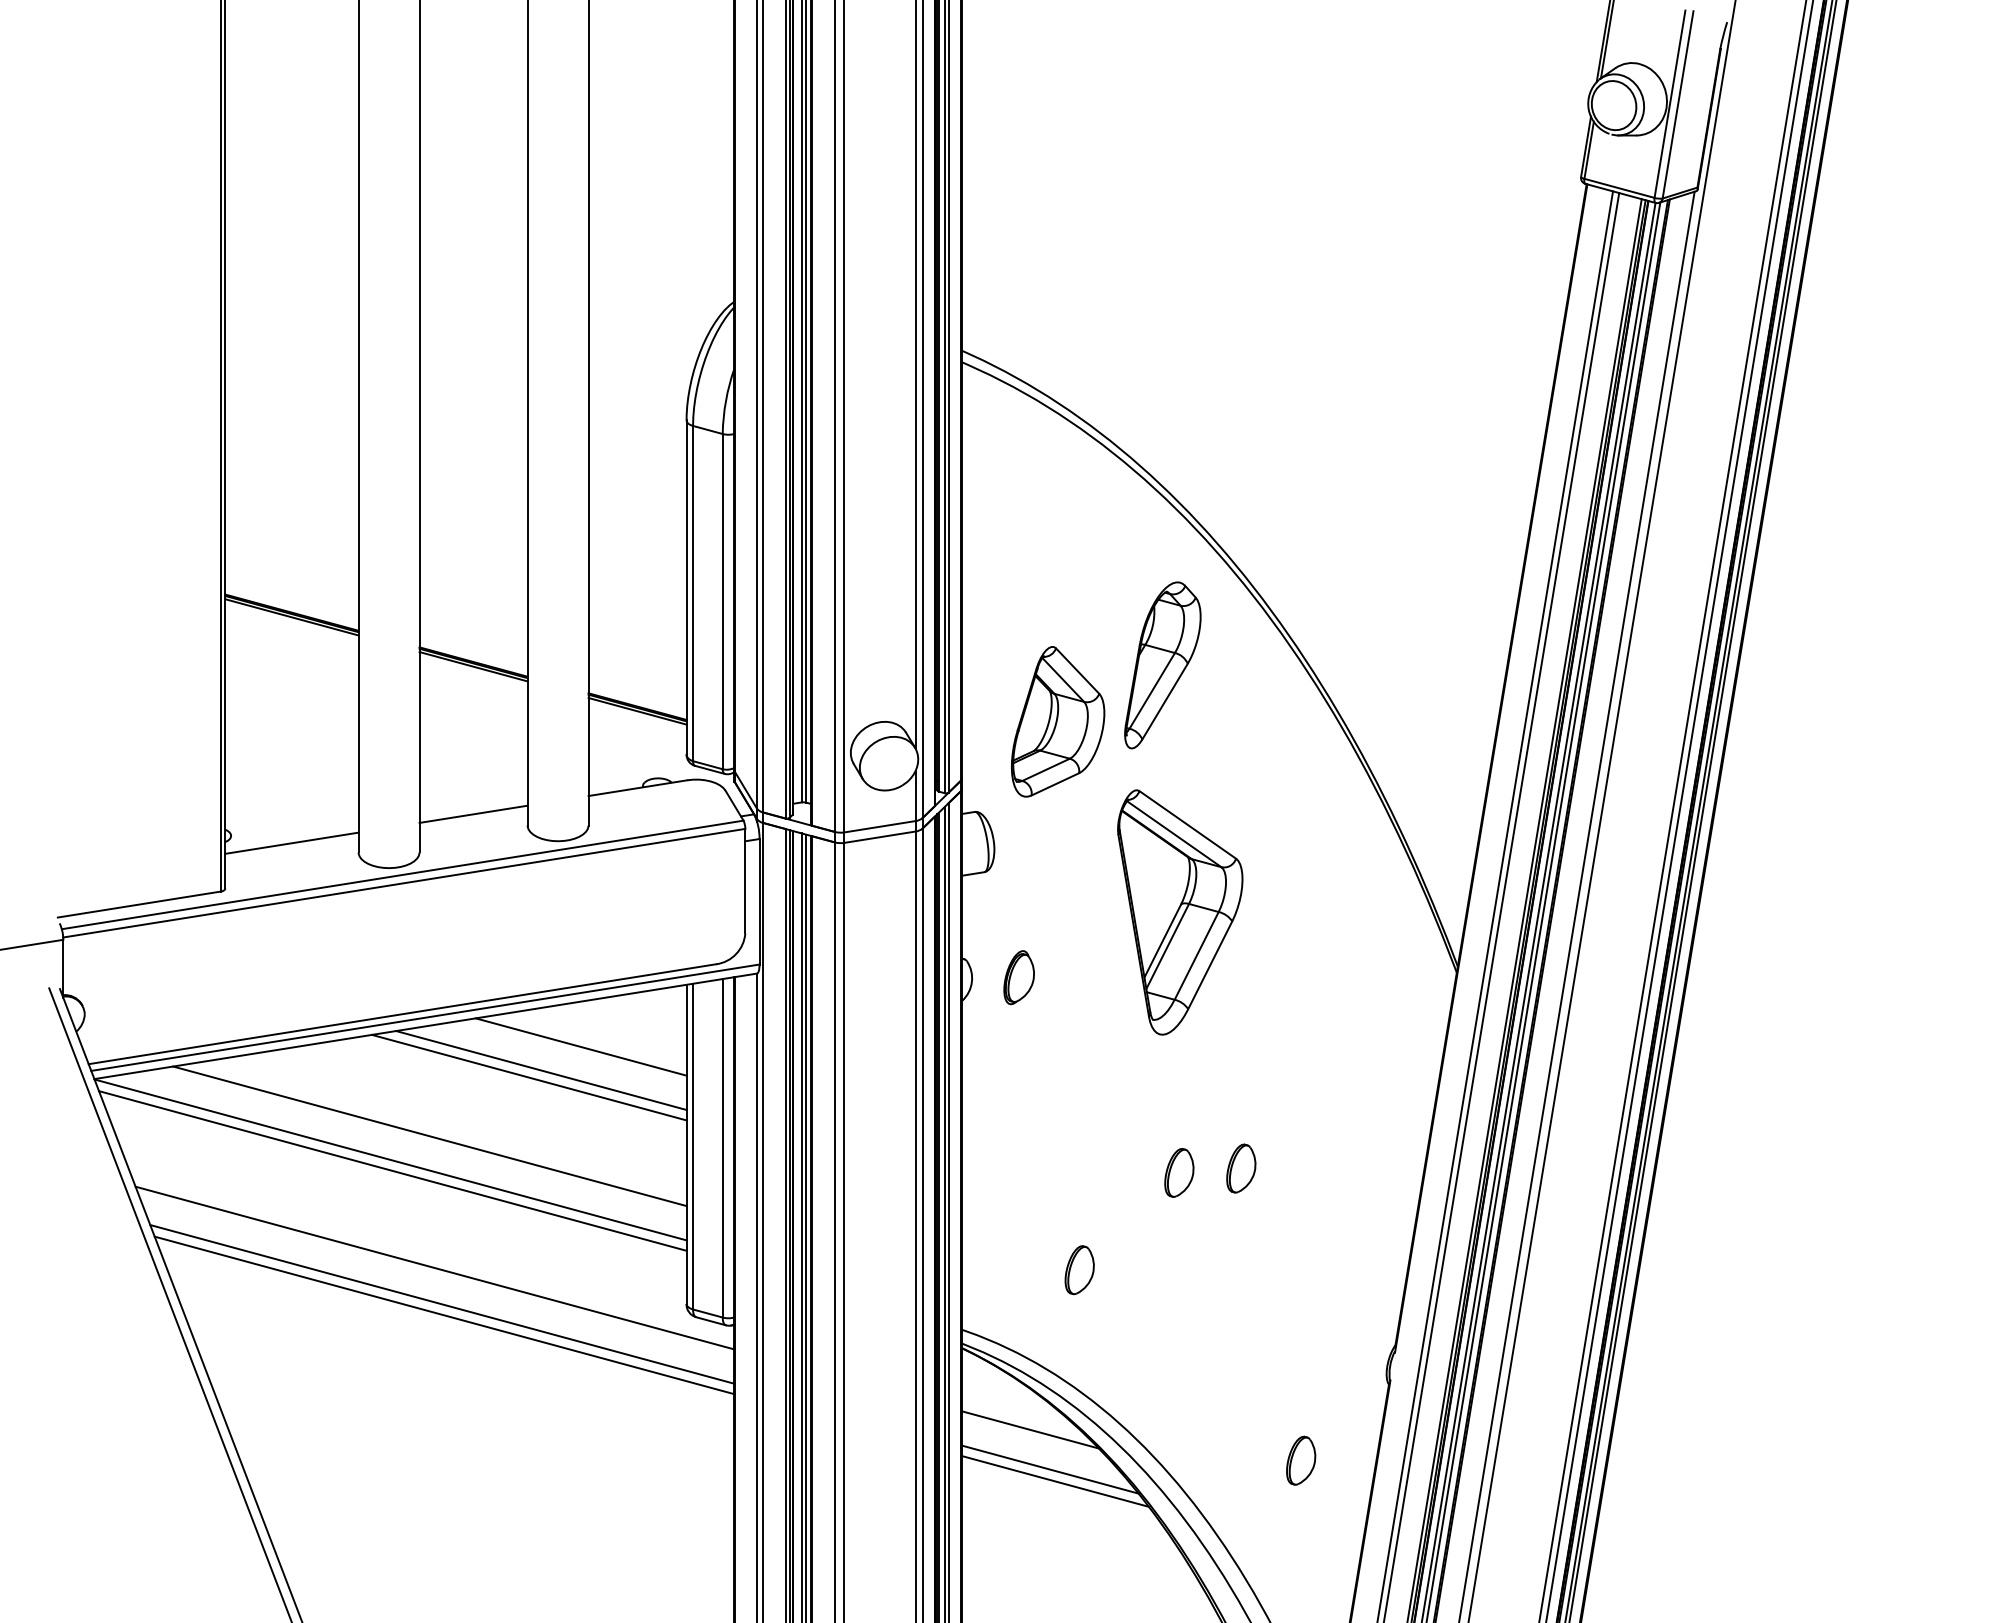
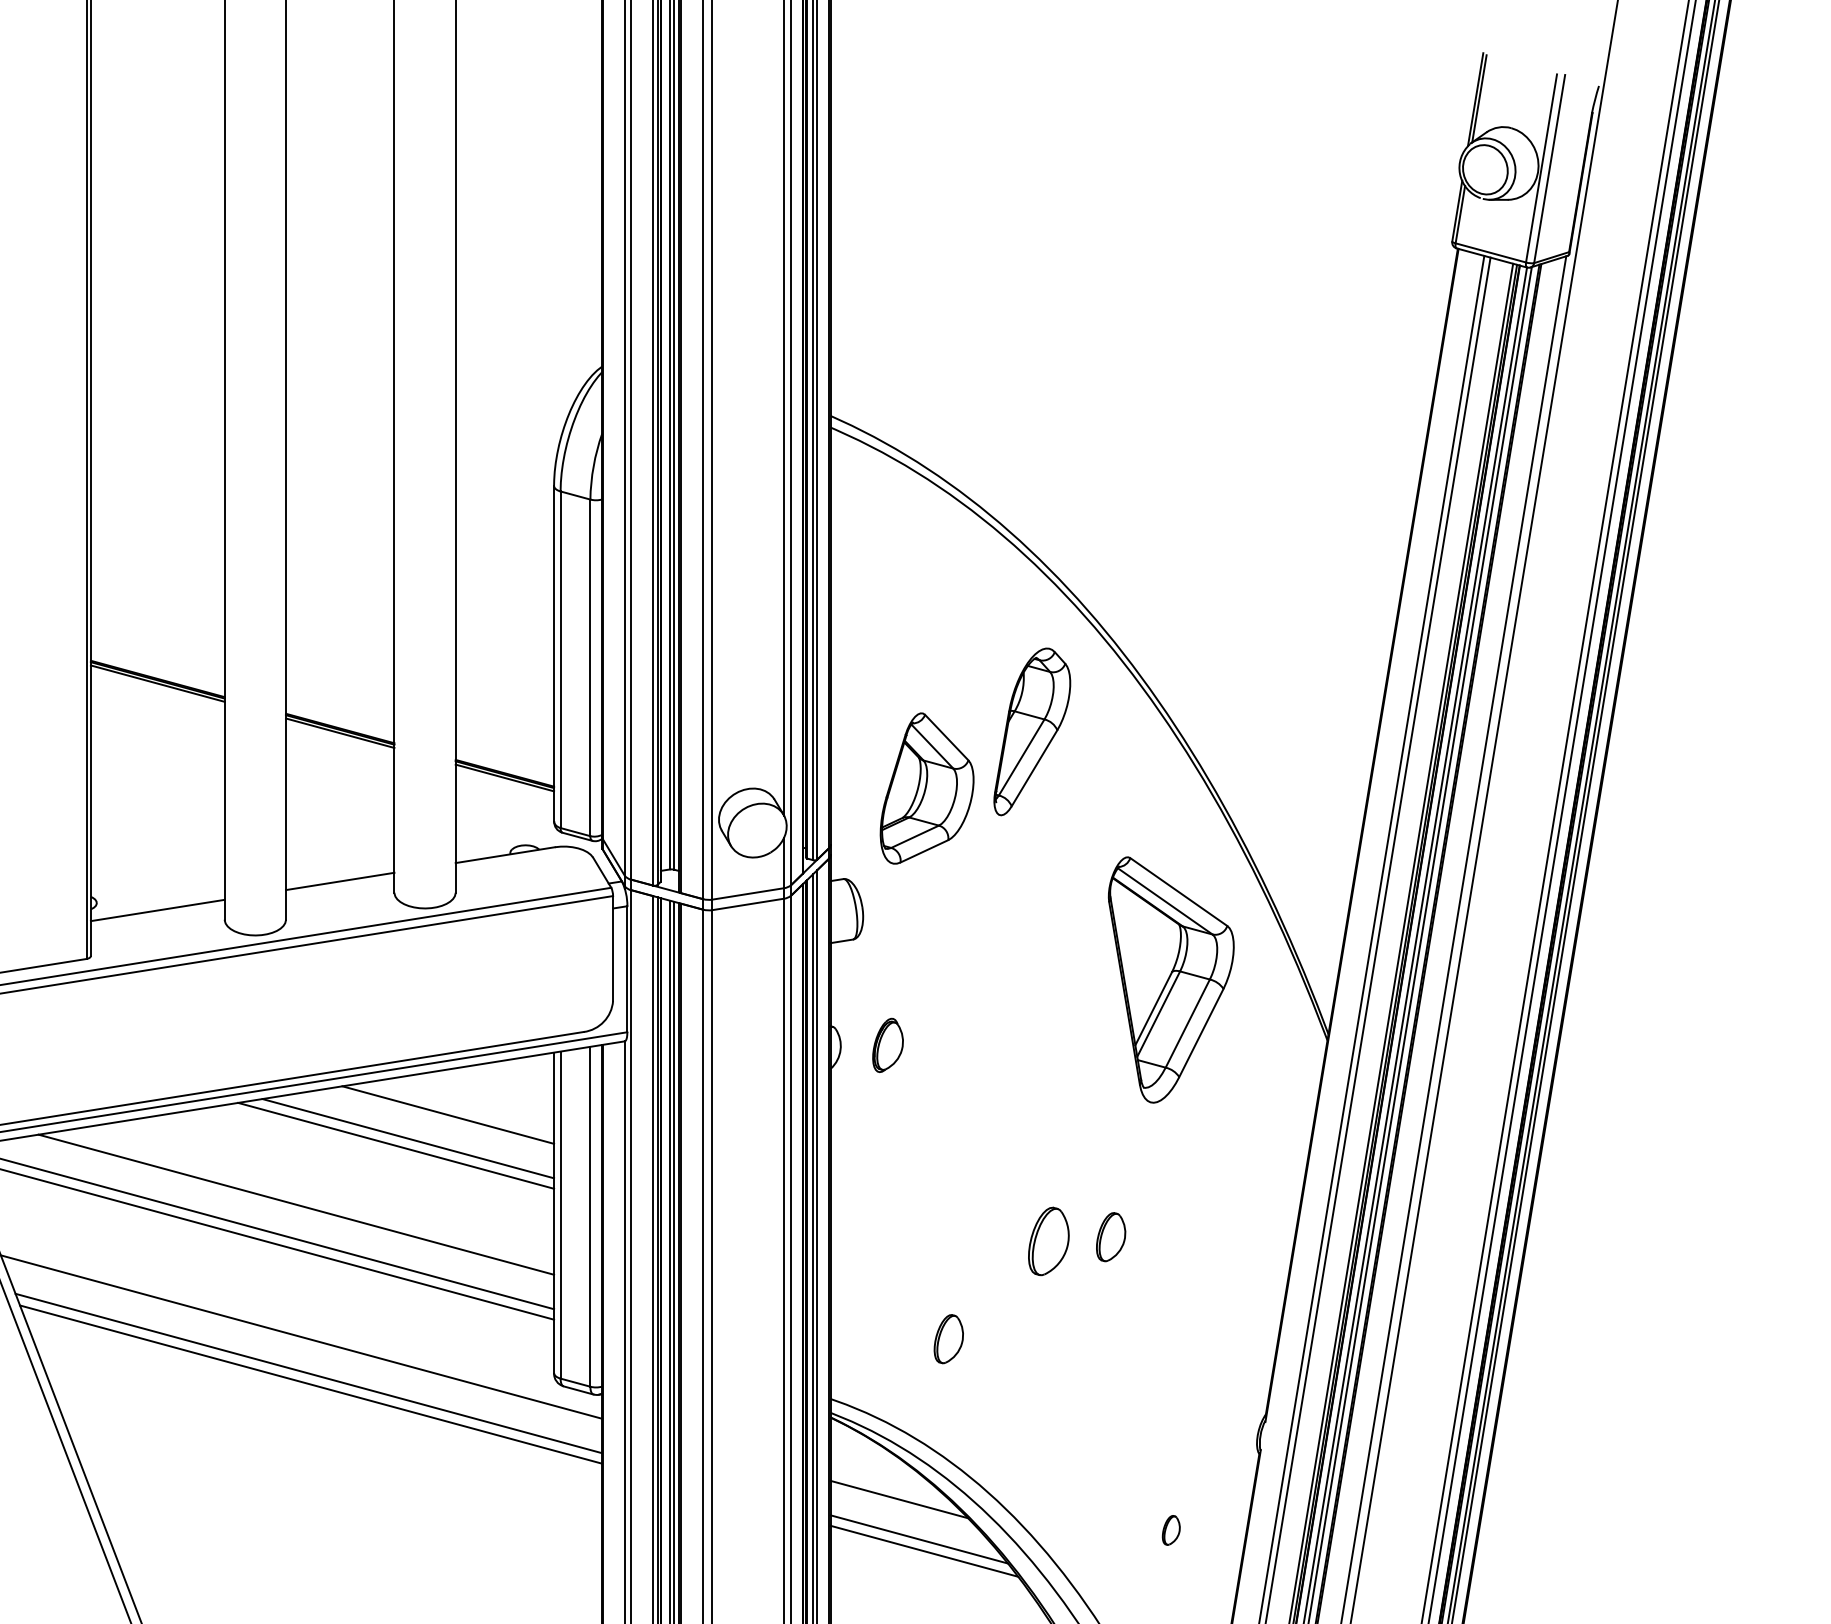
part: (1180, 912) -> (1171, 980), moved
part: (1179, 1172) -> (1049, 1241), size x1.4
part: (1301, 1460) -> (1171, 1530), size x0.6

